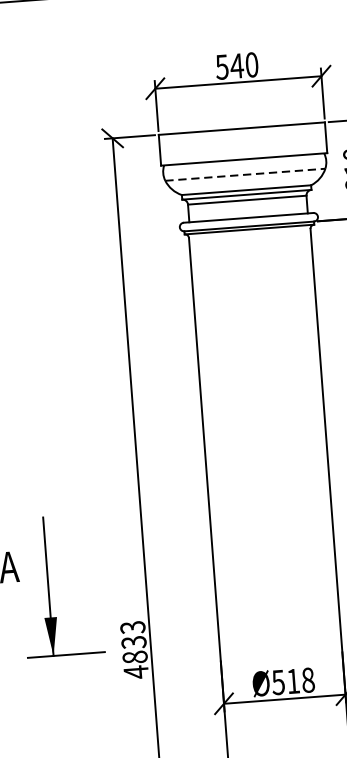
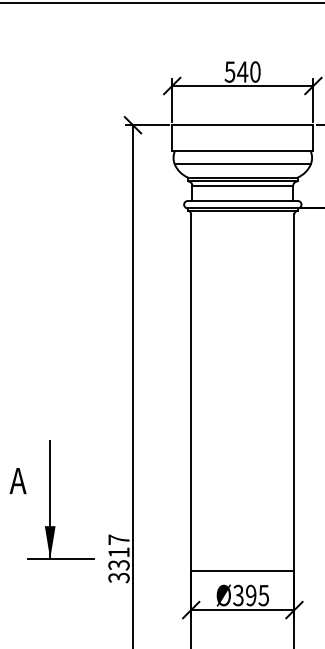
line: (244, 174) -> (242, 164), dashed -> solid
text: (133, 649) -> (118, 558), 4833 -> 3317
line: (280, 652) -> (242, 570), added
text: (293, 681) -> (251, 595), Ø518 -> Ø395

